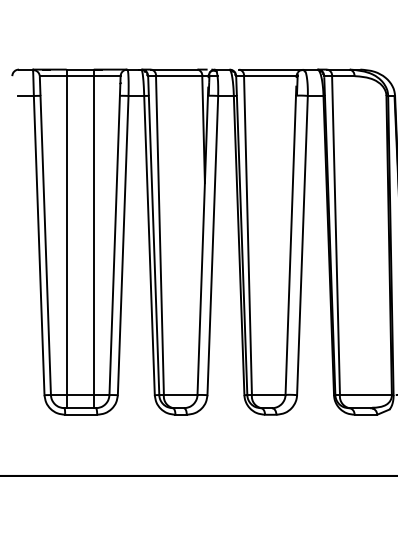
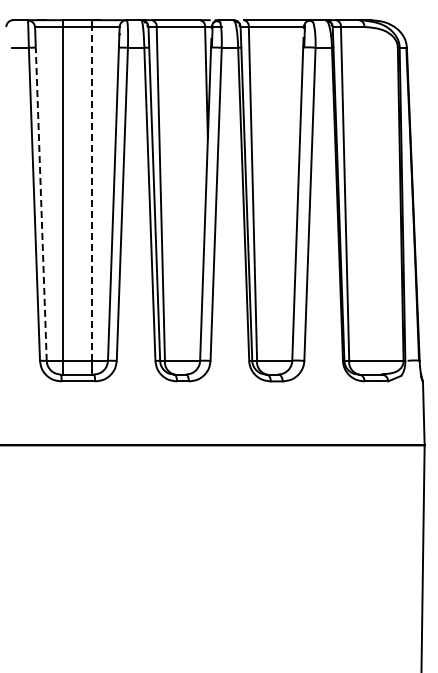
line: (93, 235) -> (91, 193), solid -> dashed
line: (45, 245) -> (41, 204), solid -> dashed

